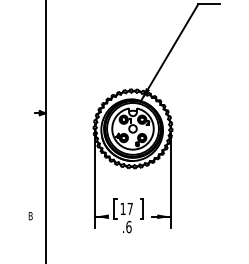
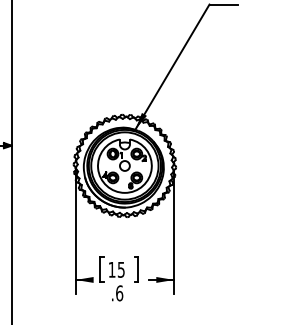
text: (129, 209) -> (120, 270), 17 -> 15

